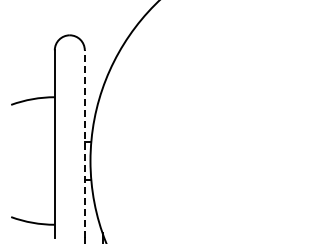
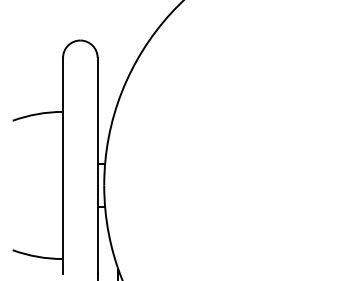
line: (84, 144) -> (97, 166), dashed -> solid

